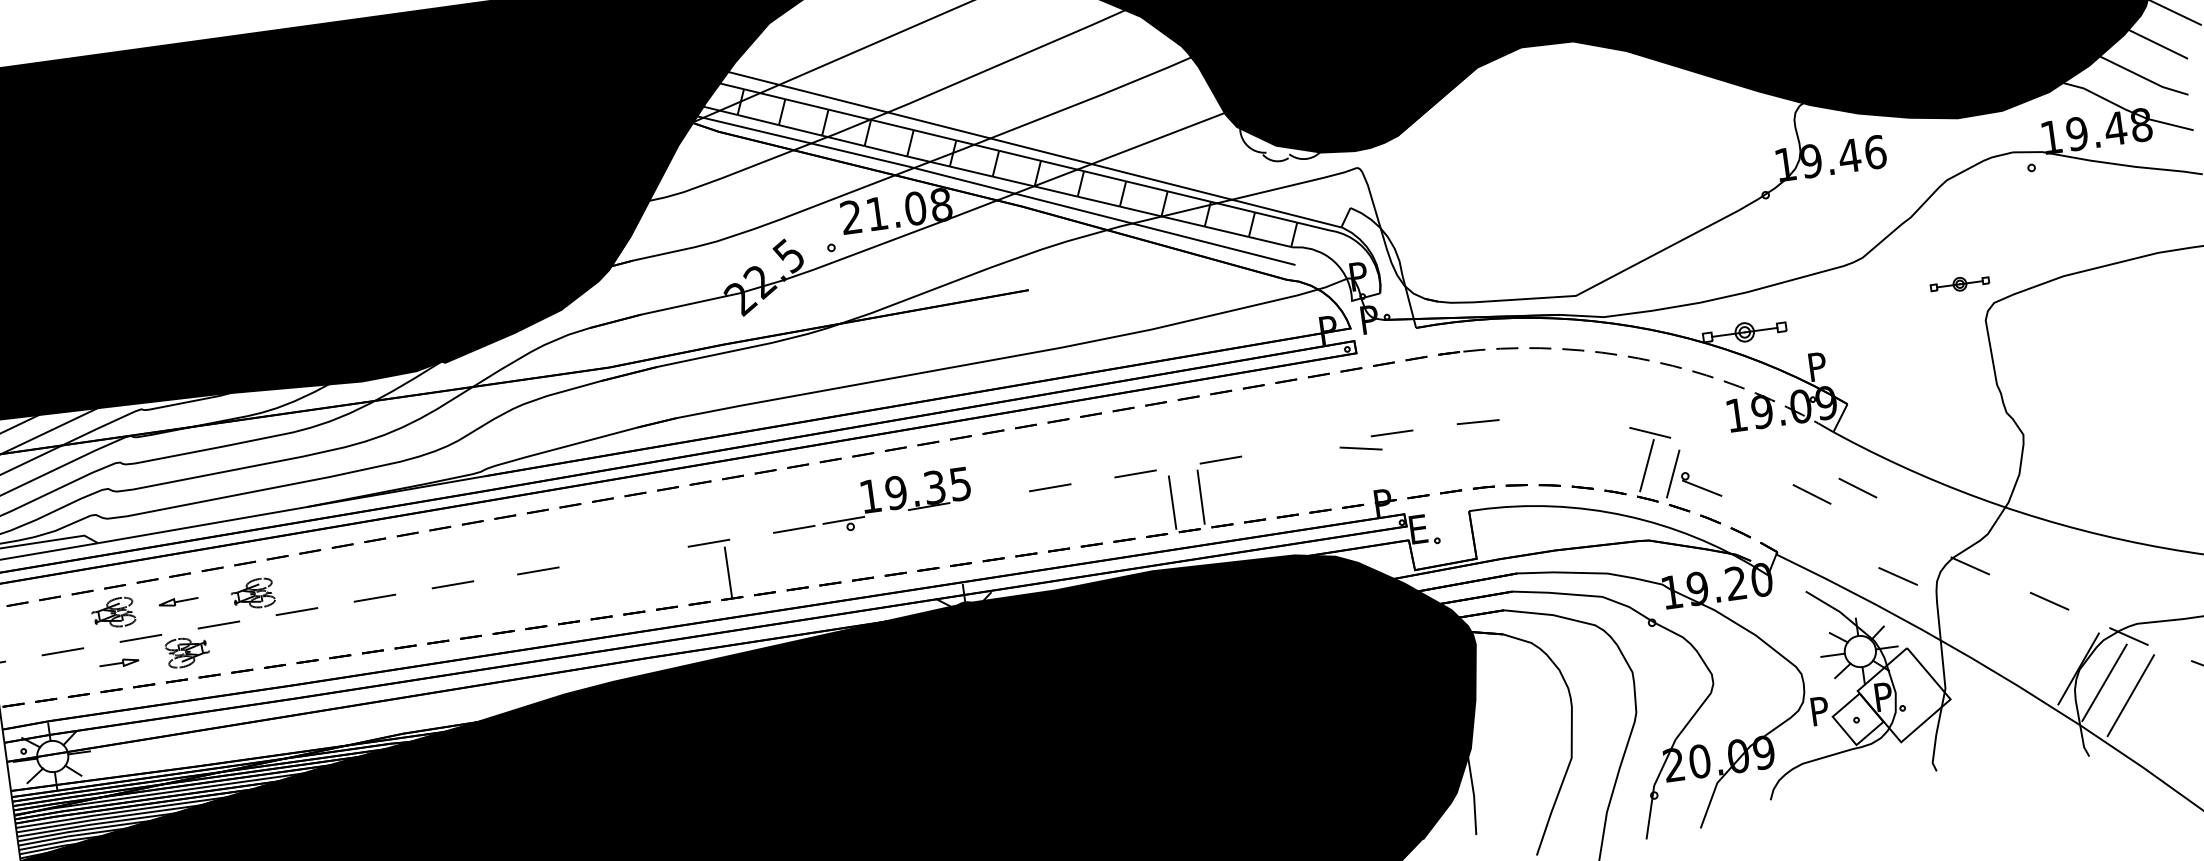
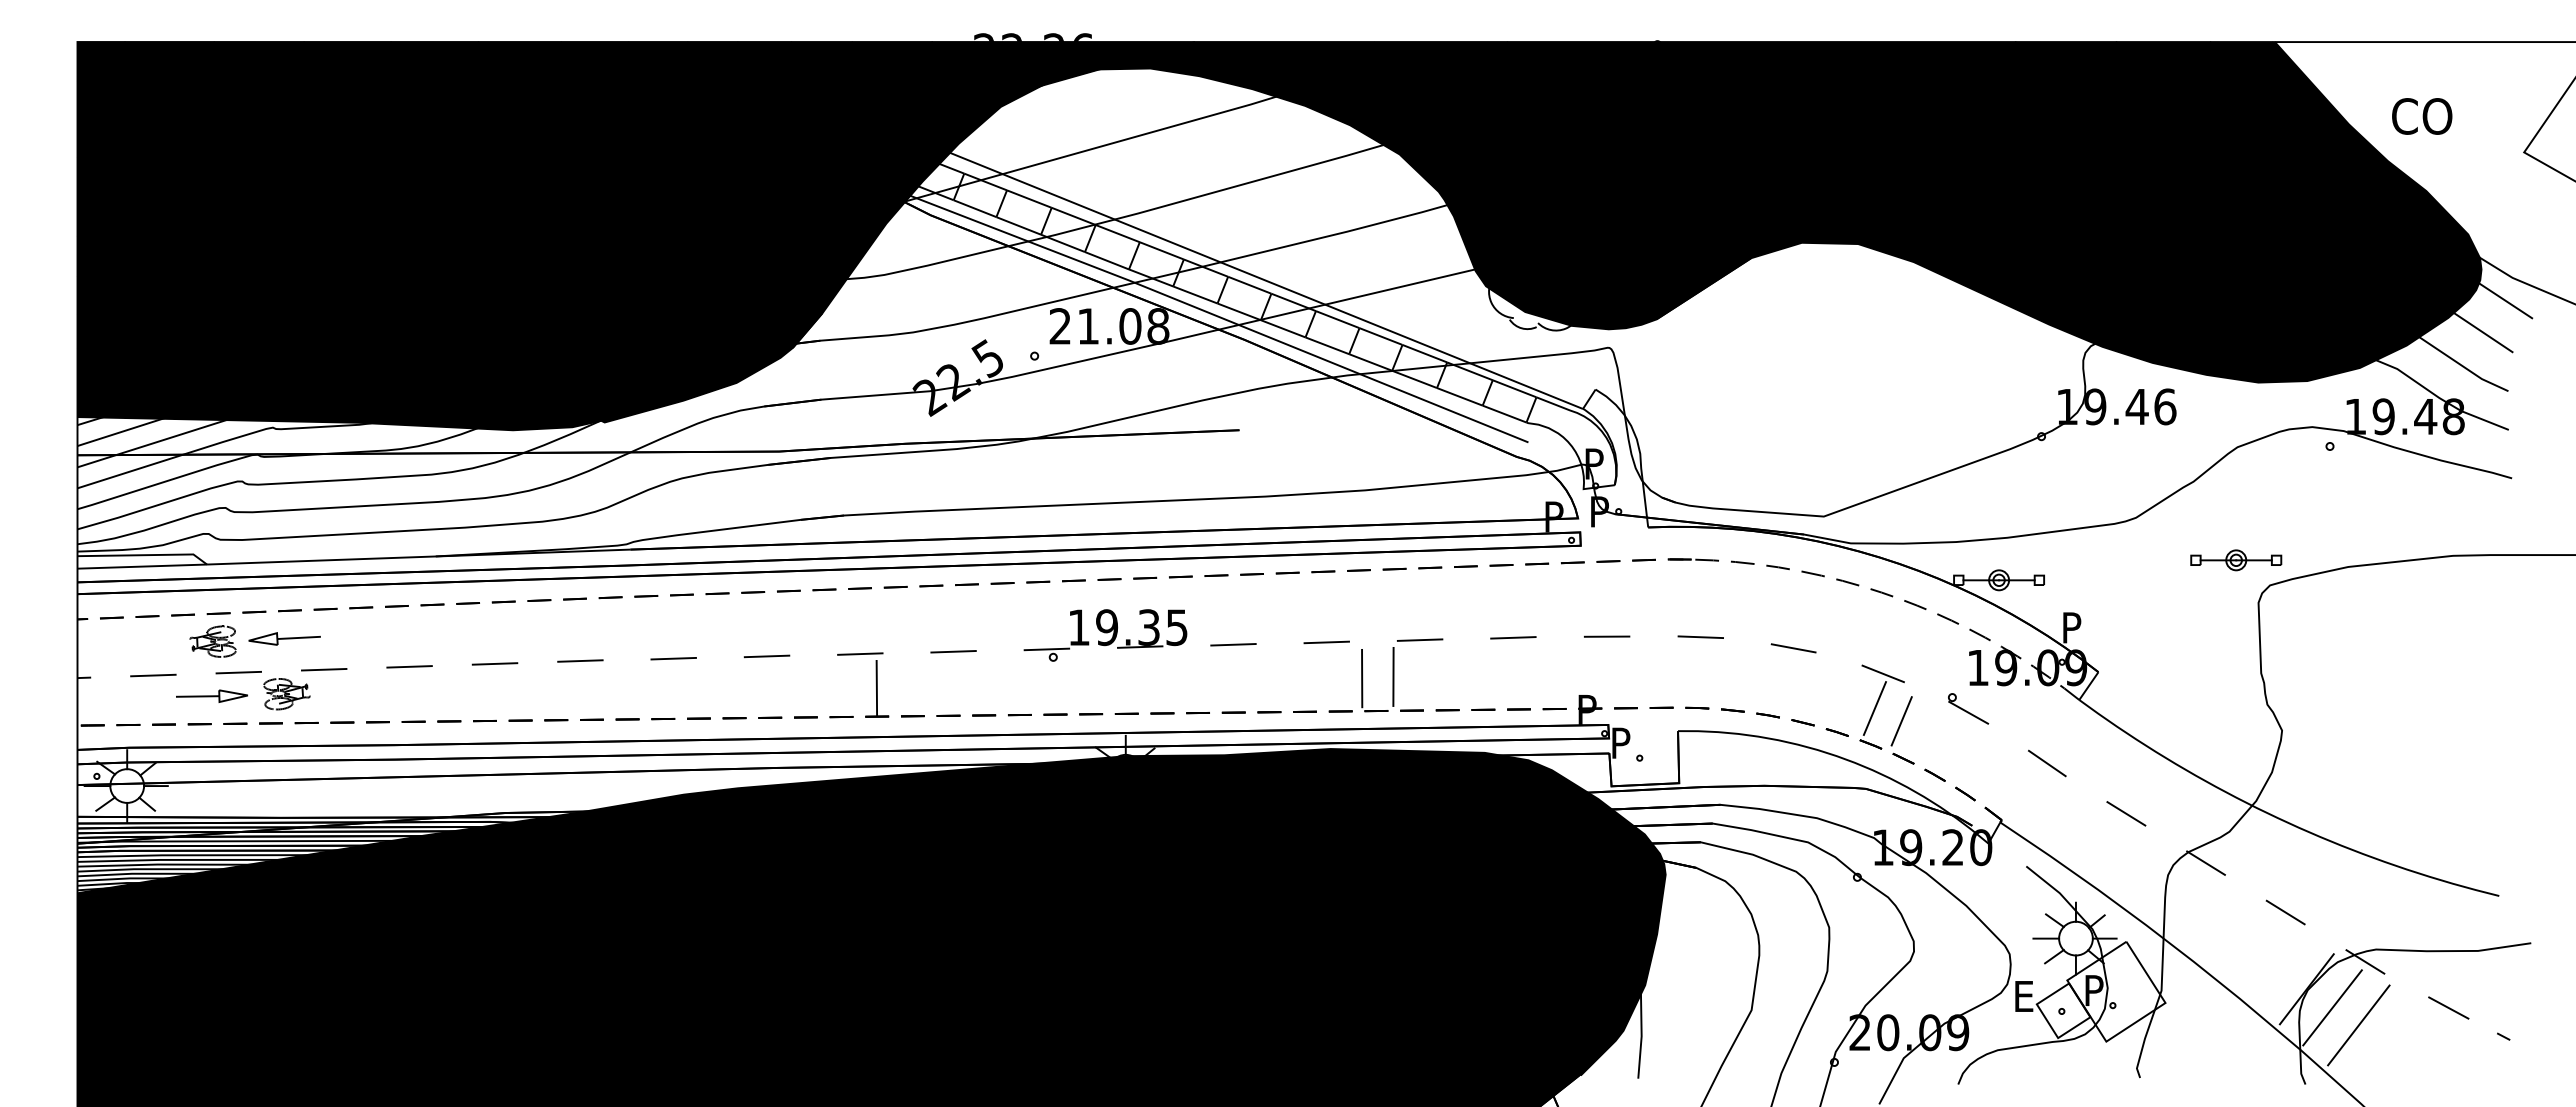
part: (1960, 284) -> (2236, 560), size x1.43
line: (1306, 445) -> (1513, 637), added
line: (1360, 448) -> (1793, 648), moved
part: (1701, 484) -> (1968, 708), moved
line: (1858, 488) -> (2097, 763), removed
part: (895, 500) -> (1105, 635), moved
text: (1420, 528) -> (1623, 742), E -> P
line: (623, 557) -> (766, 656), added
line: (1898, 576) -> (2126, 813), moved
part: (252, 594) -> (364, 641), removed
part: (178, 601) -> (284, 638), size x1.67
part: (118, 662) -> (211, 695), size x1.67
text: (1822, 710) -> (2026, 996), P -> E

